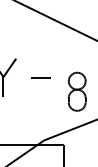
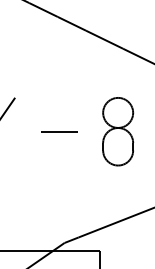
part: (76, 91) -> (116, 131), moved

